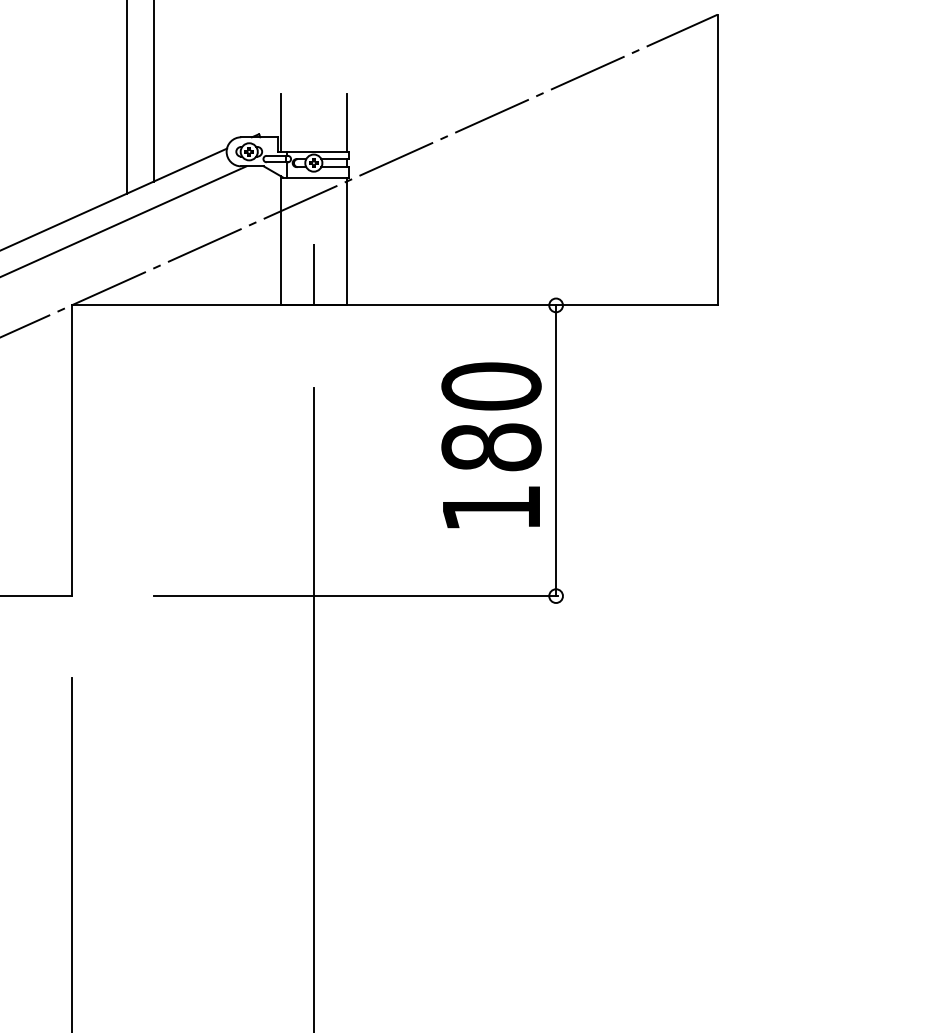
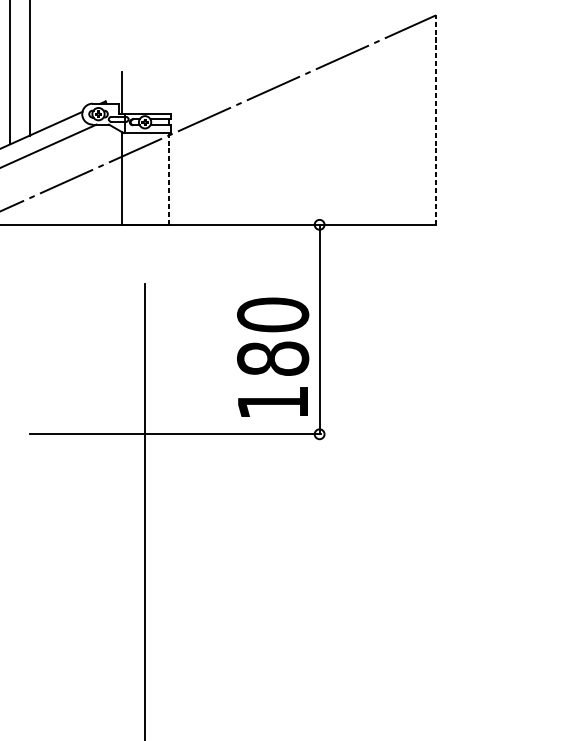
line: (346, 122) -> (168, 93), removed
line: (717, 159) -> (435, 119), solid -> dashed
line: (346, 241) -> (168, 178), solid -> dashed
line: (313, 274) -> (144, 202), removed
text: (491, 445) -> (273, 357), moved

